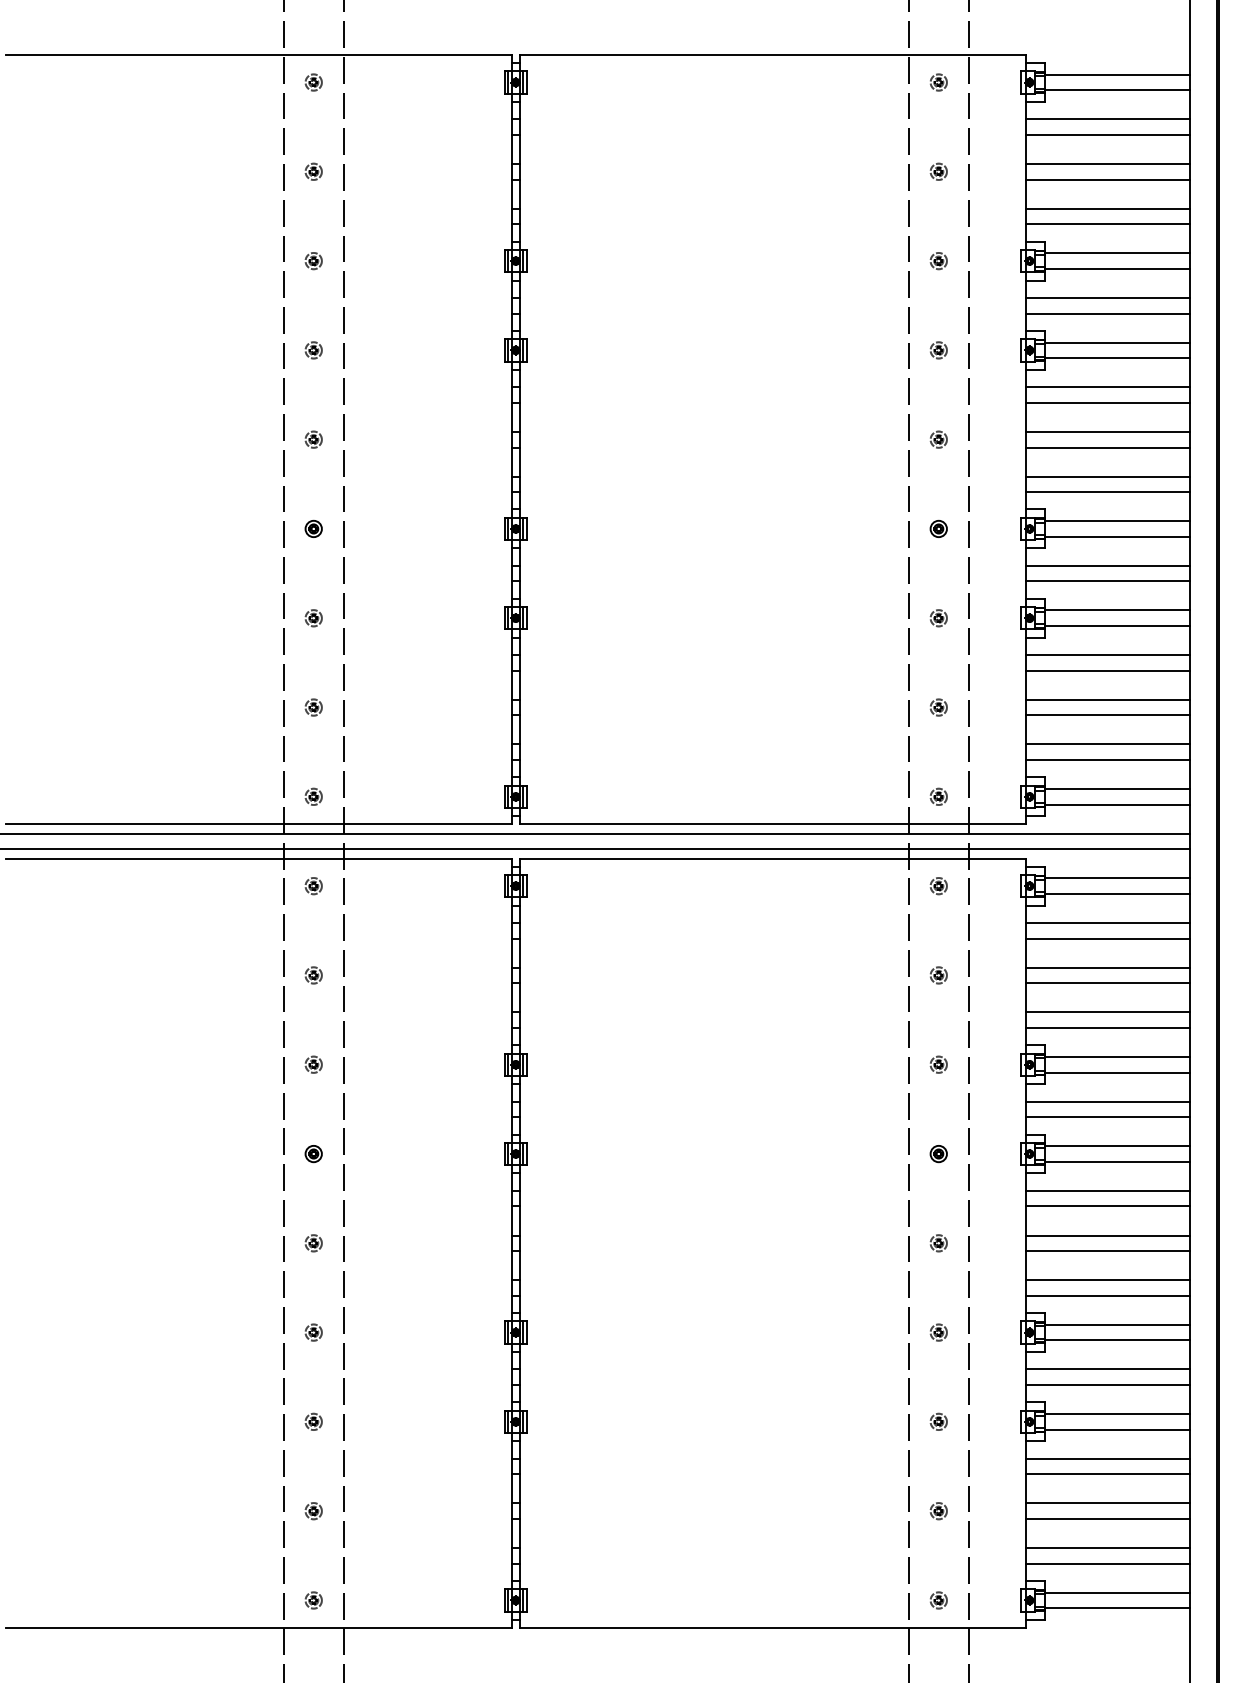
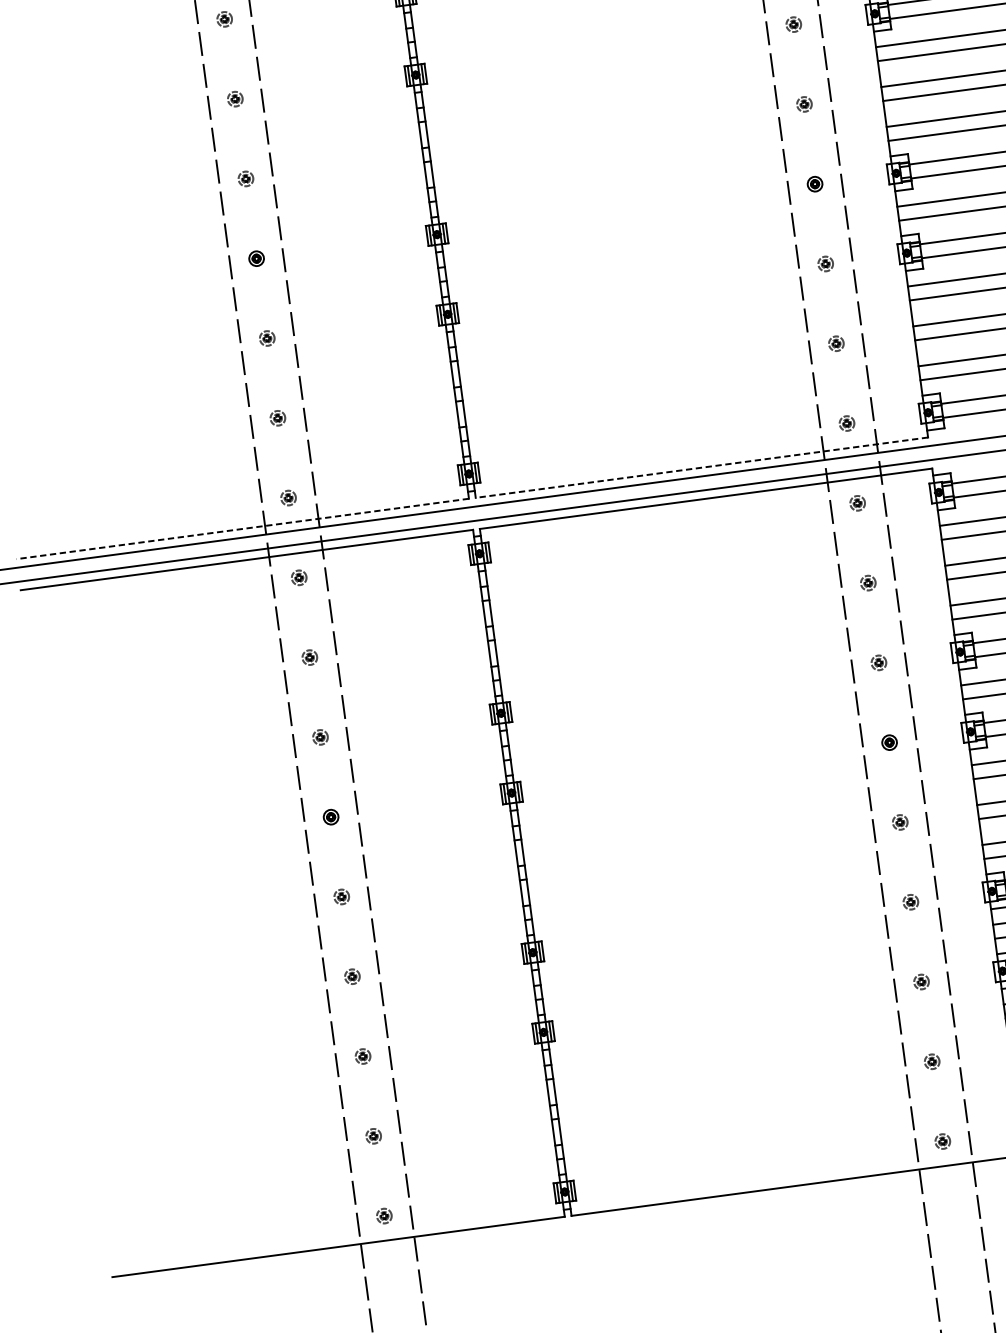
line: (258, 824) -> (242, 529), solid -> dashed
line: (772, 824) -> (701, 468), solid -> dashed

